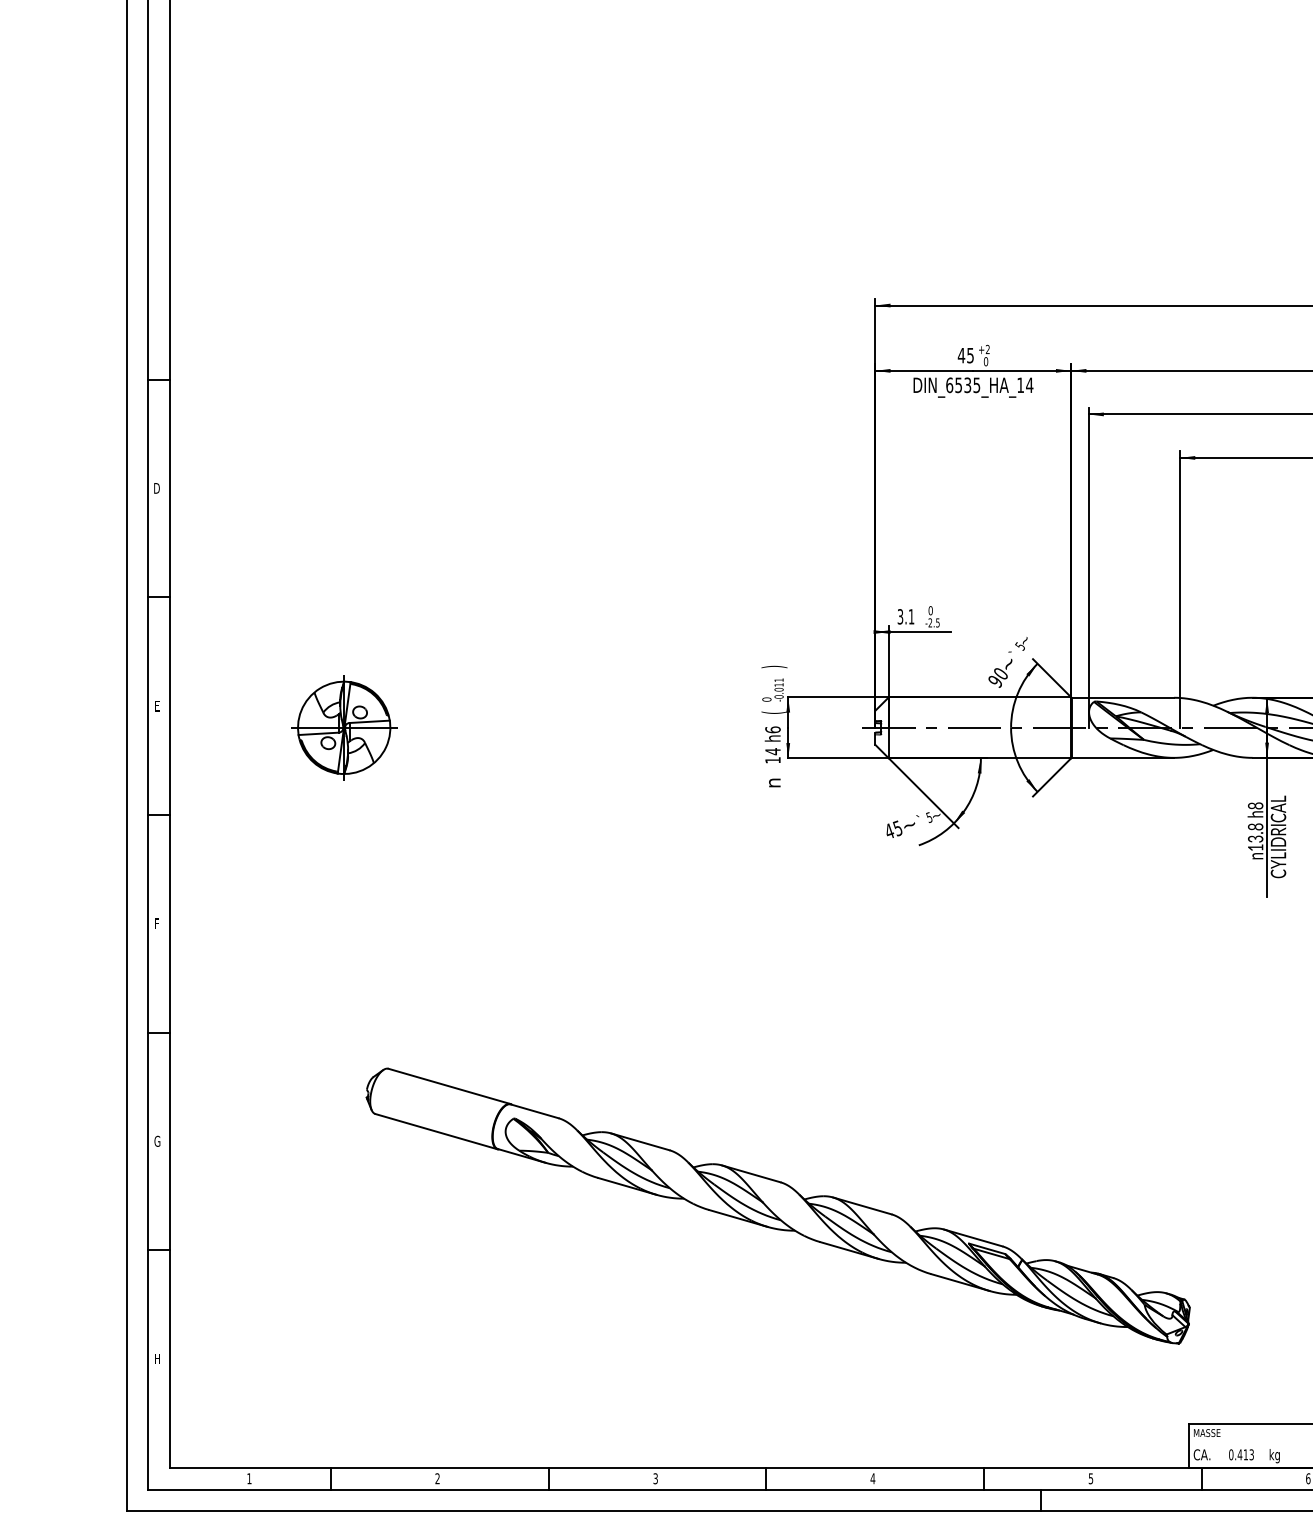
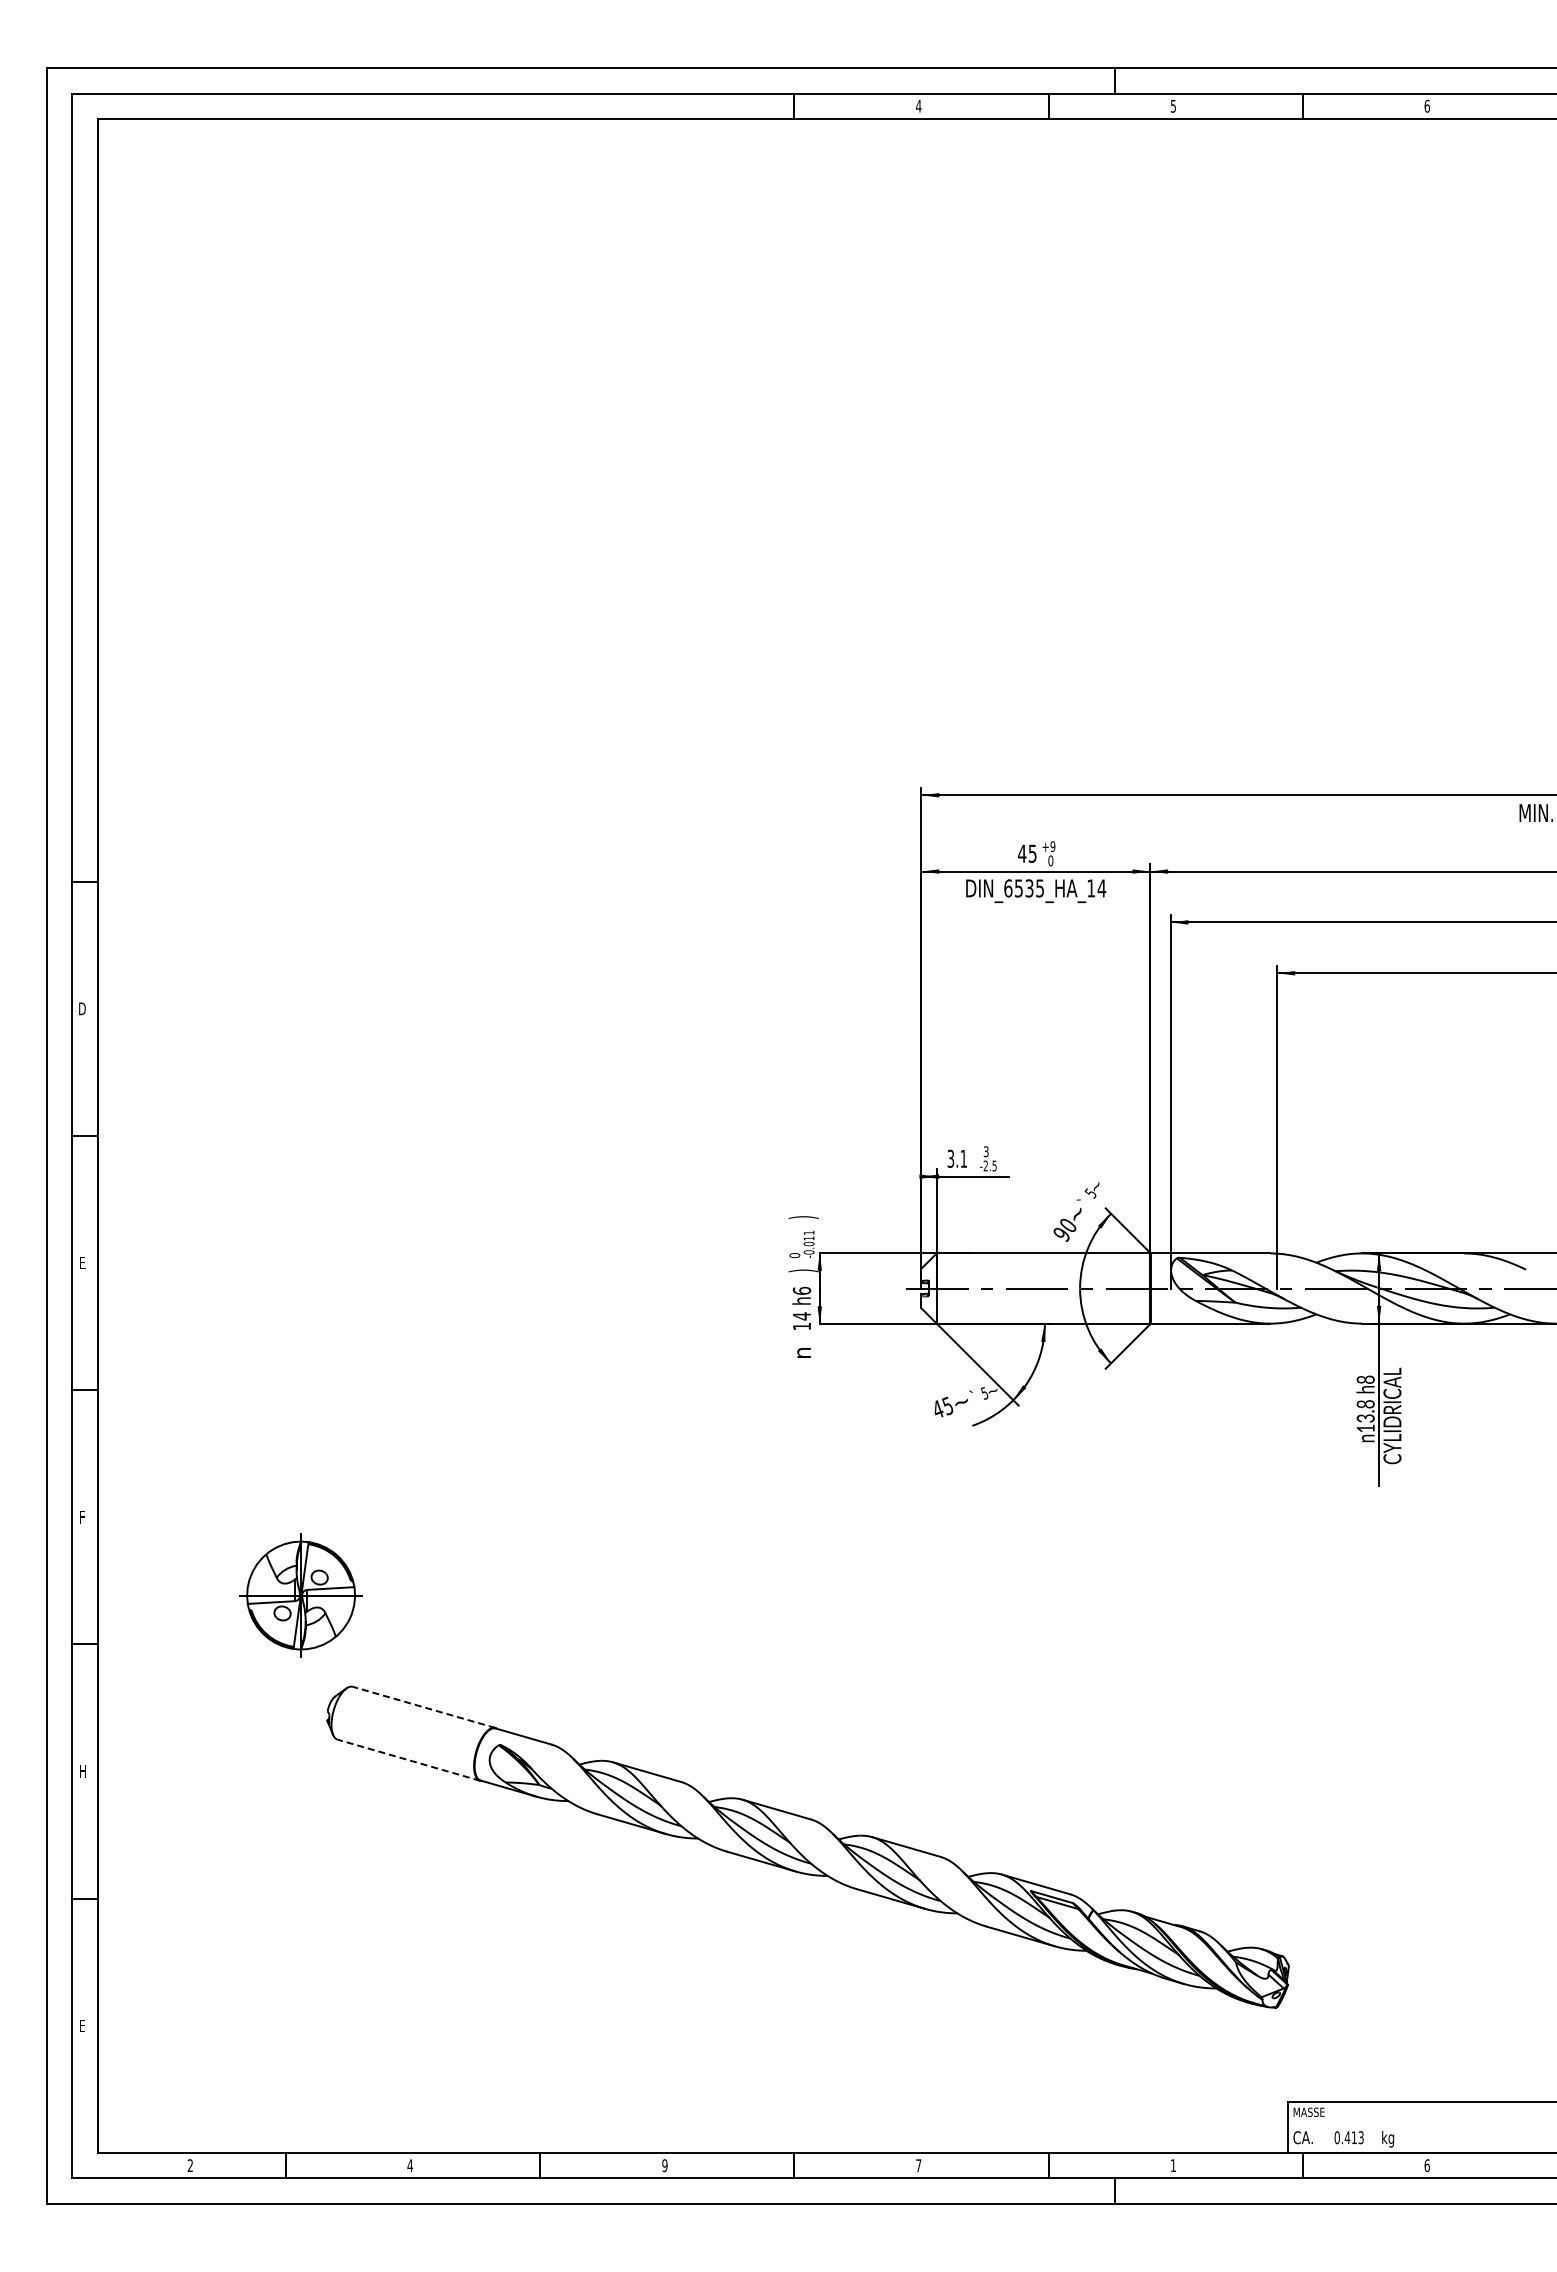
text: (987, 349) -> (1052, 846), +2 -> +9
text: (930, 610) -> (985, 1151), 0 -> 3
text: (774, 712) -> (803, 1270), ( -> )
part: (343, 727) -> (300, 1595), moved
line: (448, 1086) -> (423, 1707), solid -> dashed
line: (436, 1131) -> (408, 1760), solid -> dashed
text: (157, 1141) -> (82, 1771), G -> H
text: (157, 1358) -> (83, 2025), H -> E
text: (248, 1478) -> (189, 2165), 1 -> 2
text: (437, 1478) -> (410, 2165), 2 -> 4
text: (655, 1478) -> (664, 2165), 3 -> 9
text: (872, 1478) -> (918, 2165), 4 -> 7
text: (1090, 1478) -> (1172, 2165), 5 -> 1

